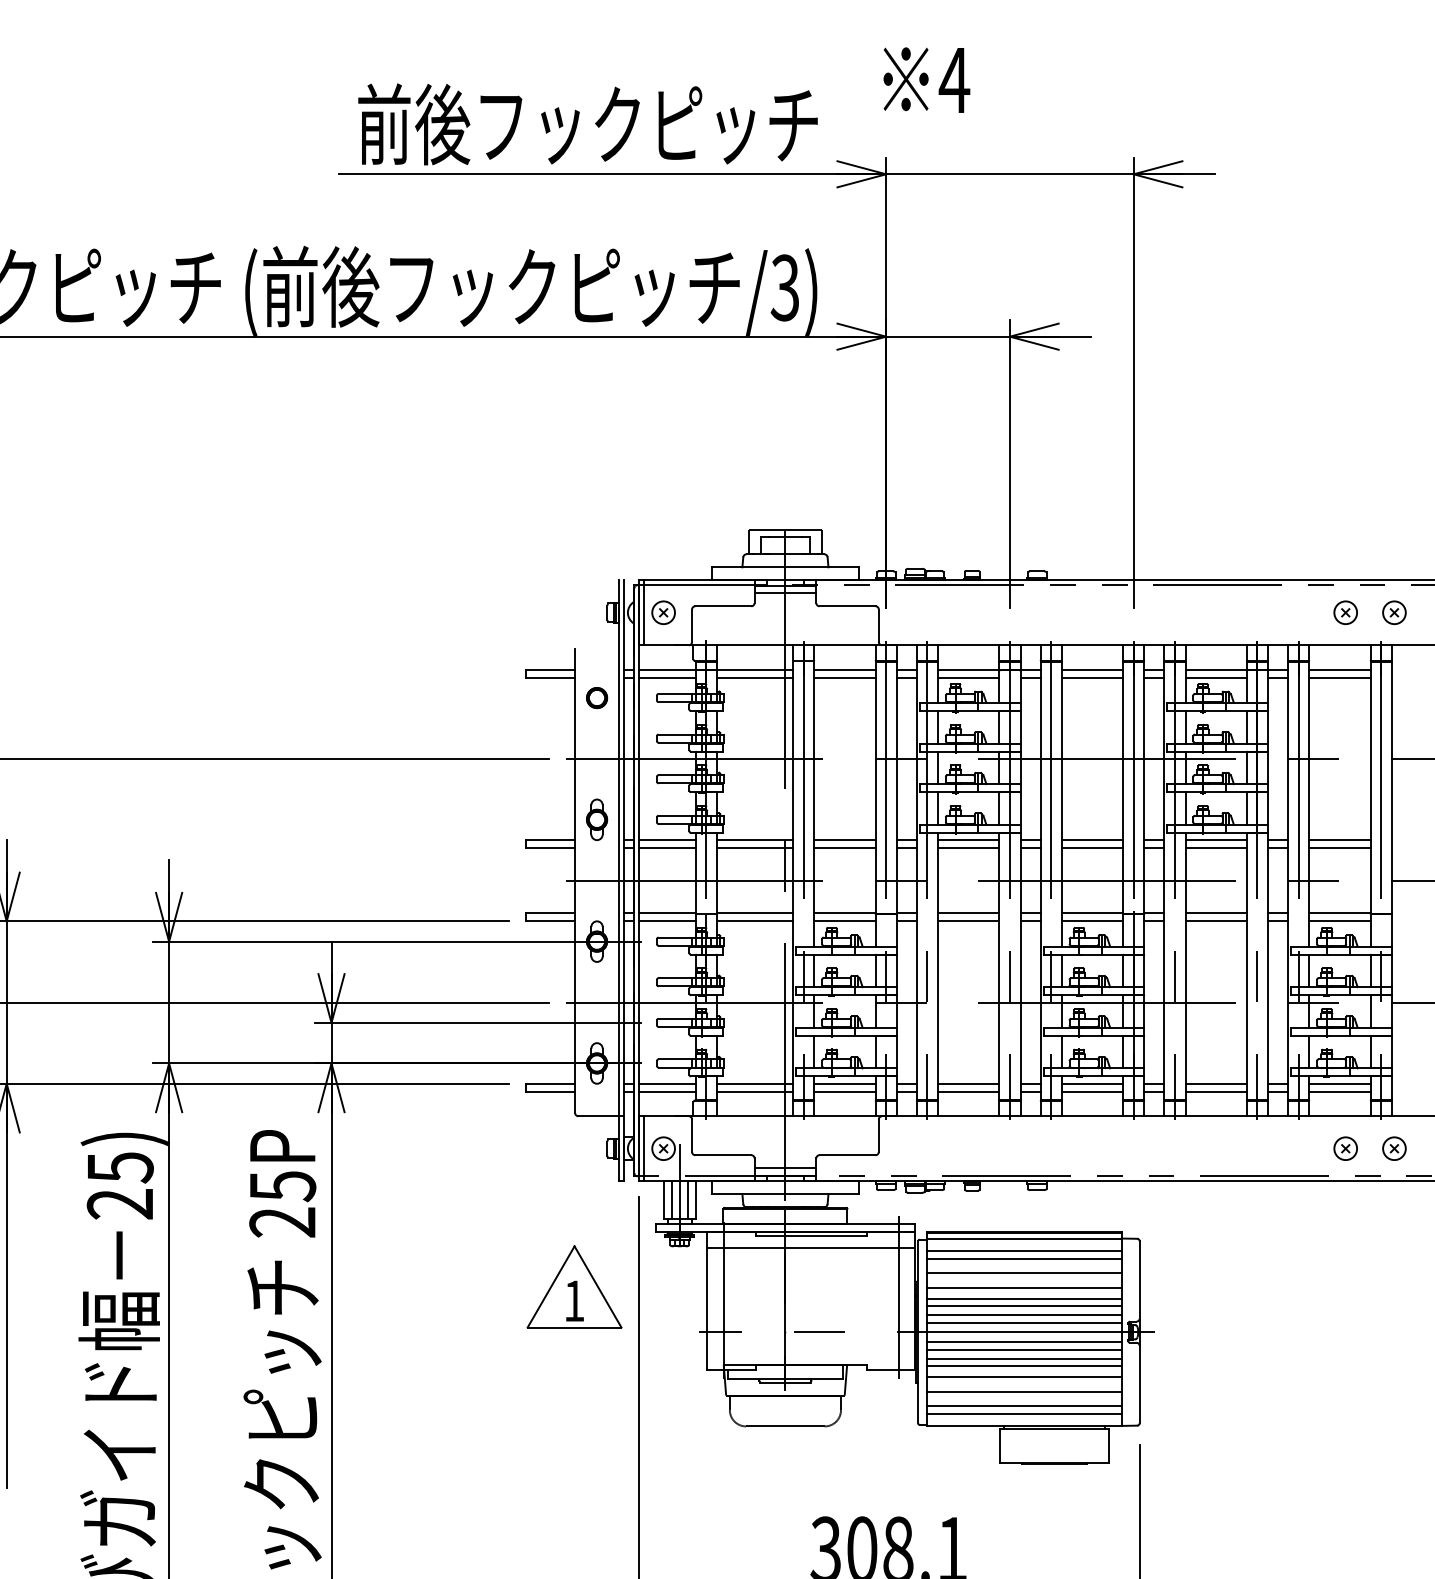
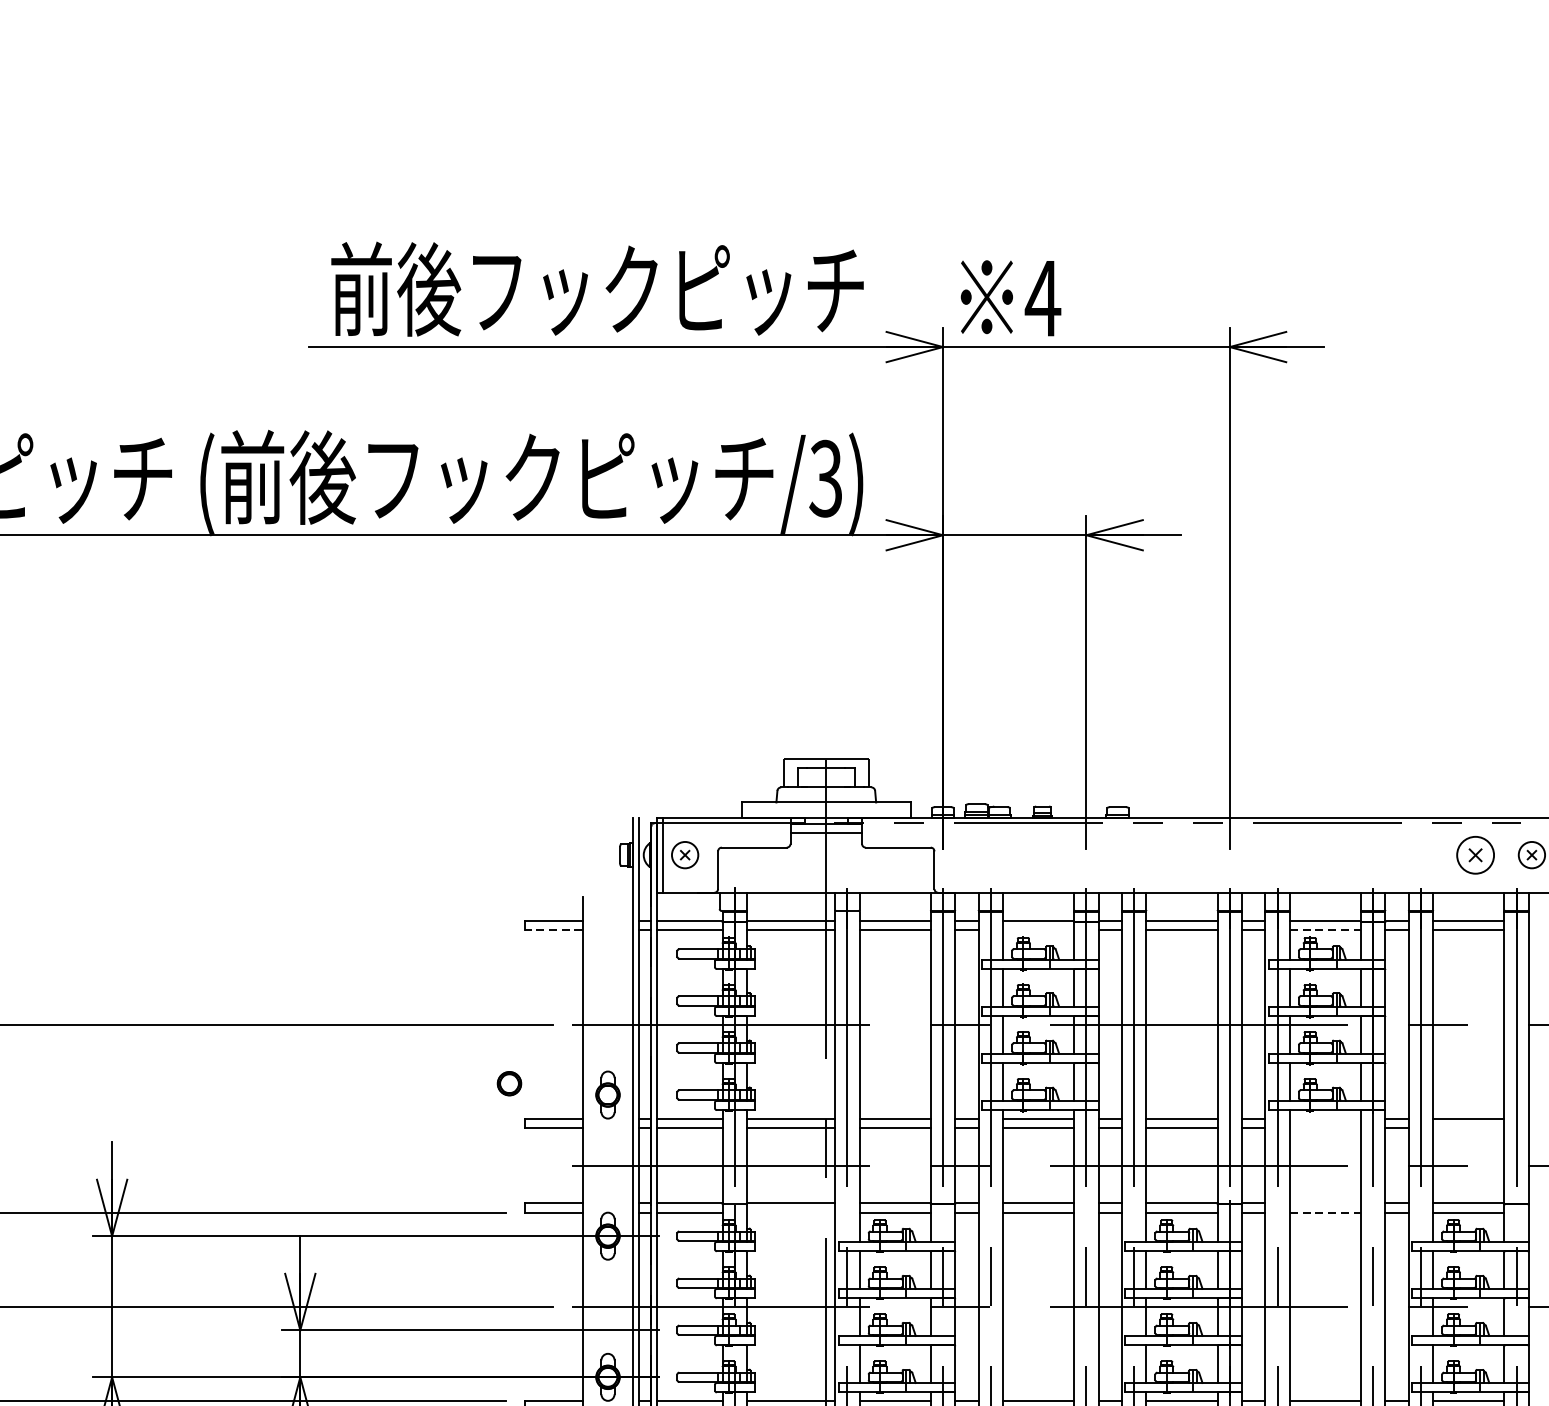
text: (926, 79) -> (1010, 297), moved
part: (1345, 612) -> (1475, 854), size x1.4
line: (550, 677) -> (554, 930), solid -> dashed
line: (968, 677) -> (1038, 930), removed
line: (1216, 677) -> (1325, 930), solid -> dashed
part: (597, 698) -> (510, 1084), moved
line: (1215, 840) -> (1324, 1118), removed
line: (1215, 848) -> (1324, 1128), removed
line: (1339, 848) -> (1468, 1128), removed
line: (1215, 913) -> (1324, 1203), removed
line: (754, 921) -> (790, 1212), removed
line: (1216, 921) -> (1325, 1212), solid -> dashed

